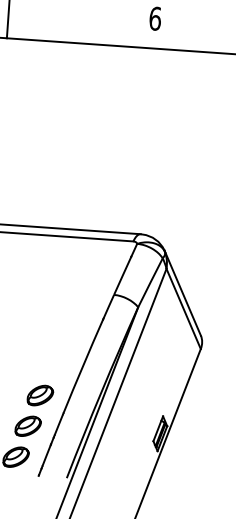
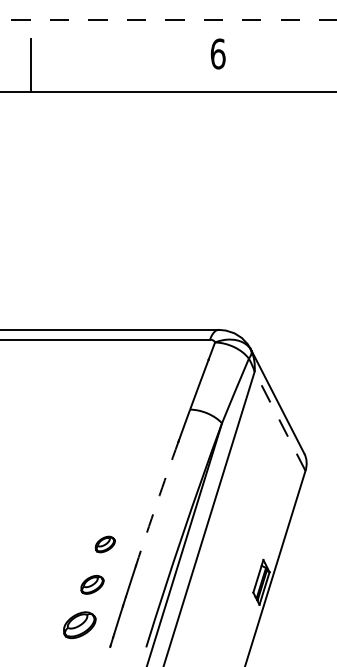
line: (183, 309) -> (280, 421), solid -> dashed
arc: (82, 366) -> (156, 503), solid -> dashed
part: (40, 395) -> (105, 544), size x0.6
part: (28, 426) -> (92, 584), size x0.7

